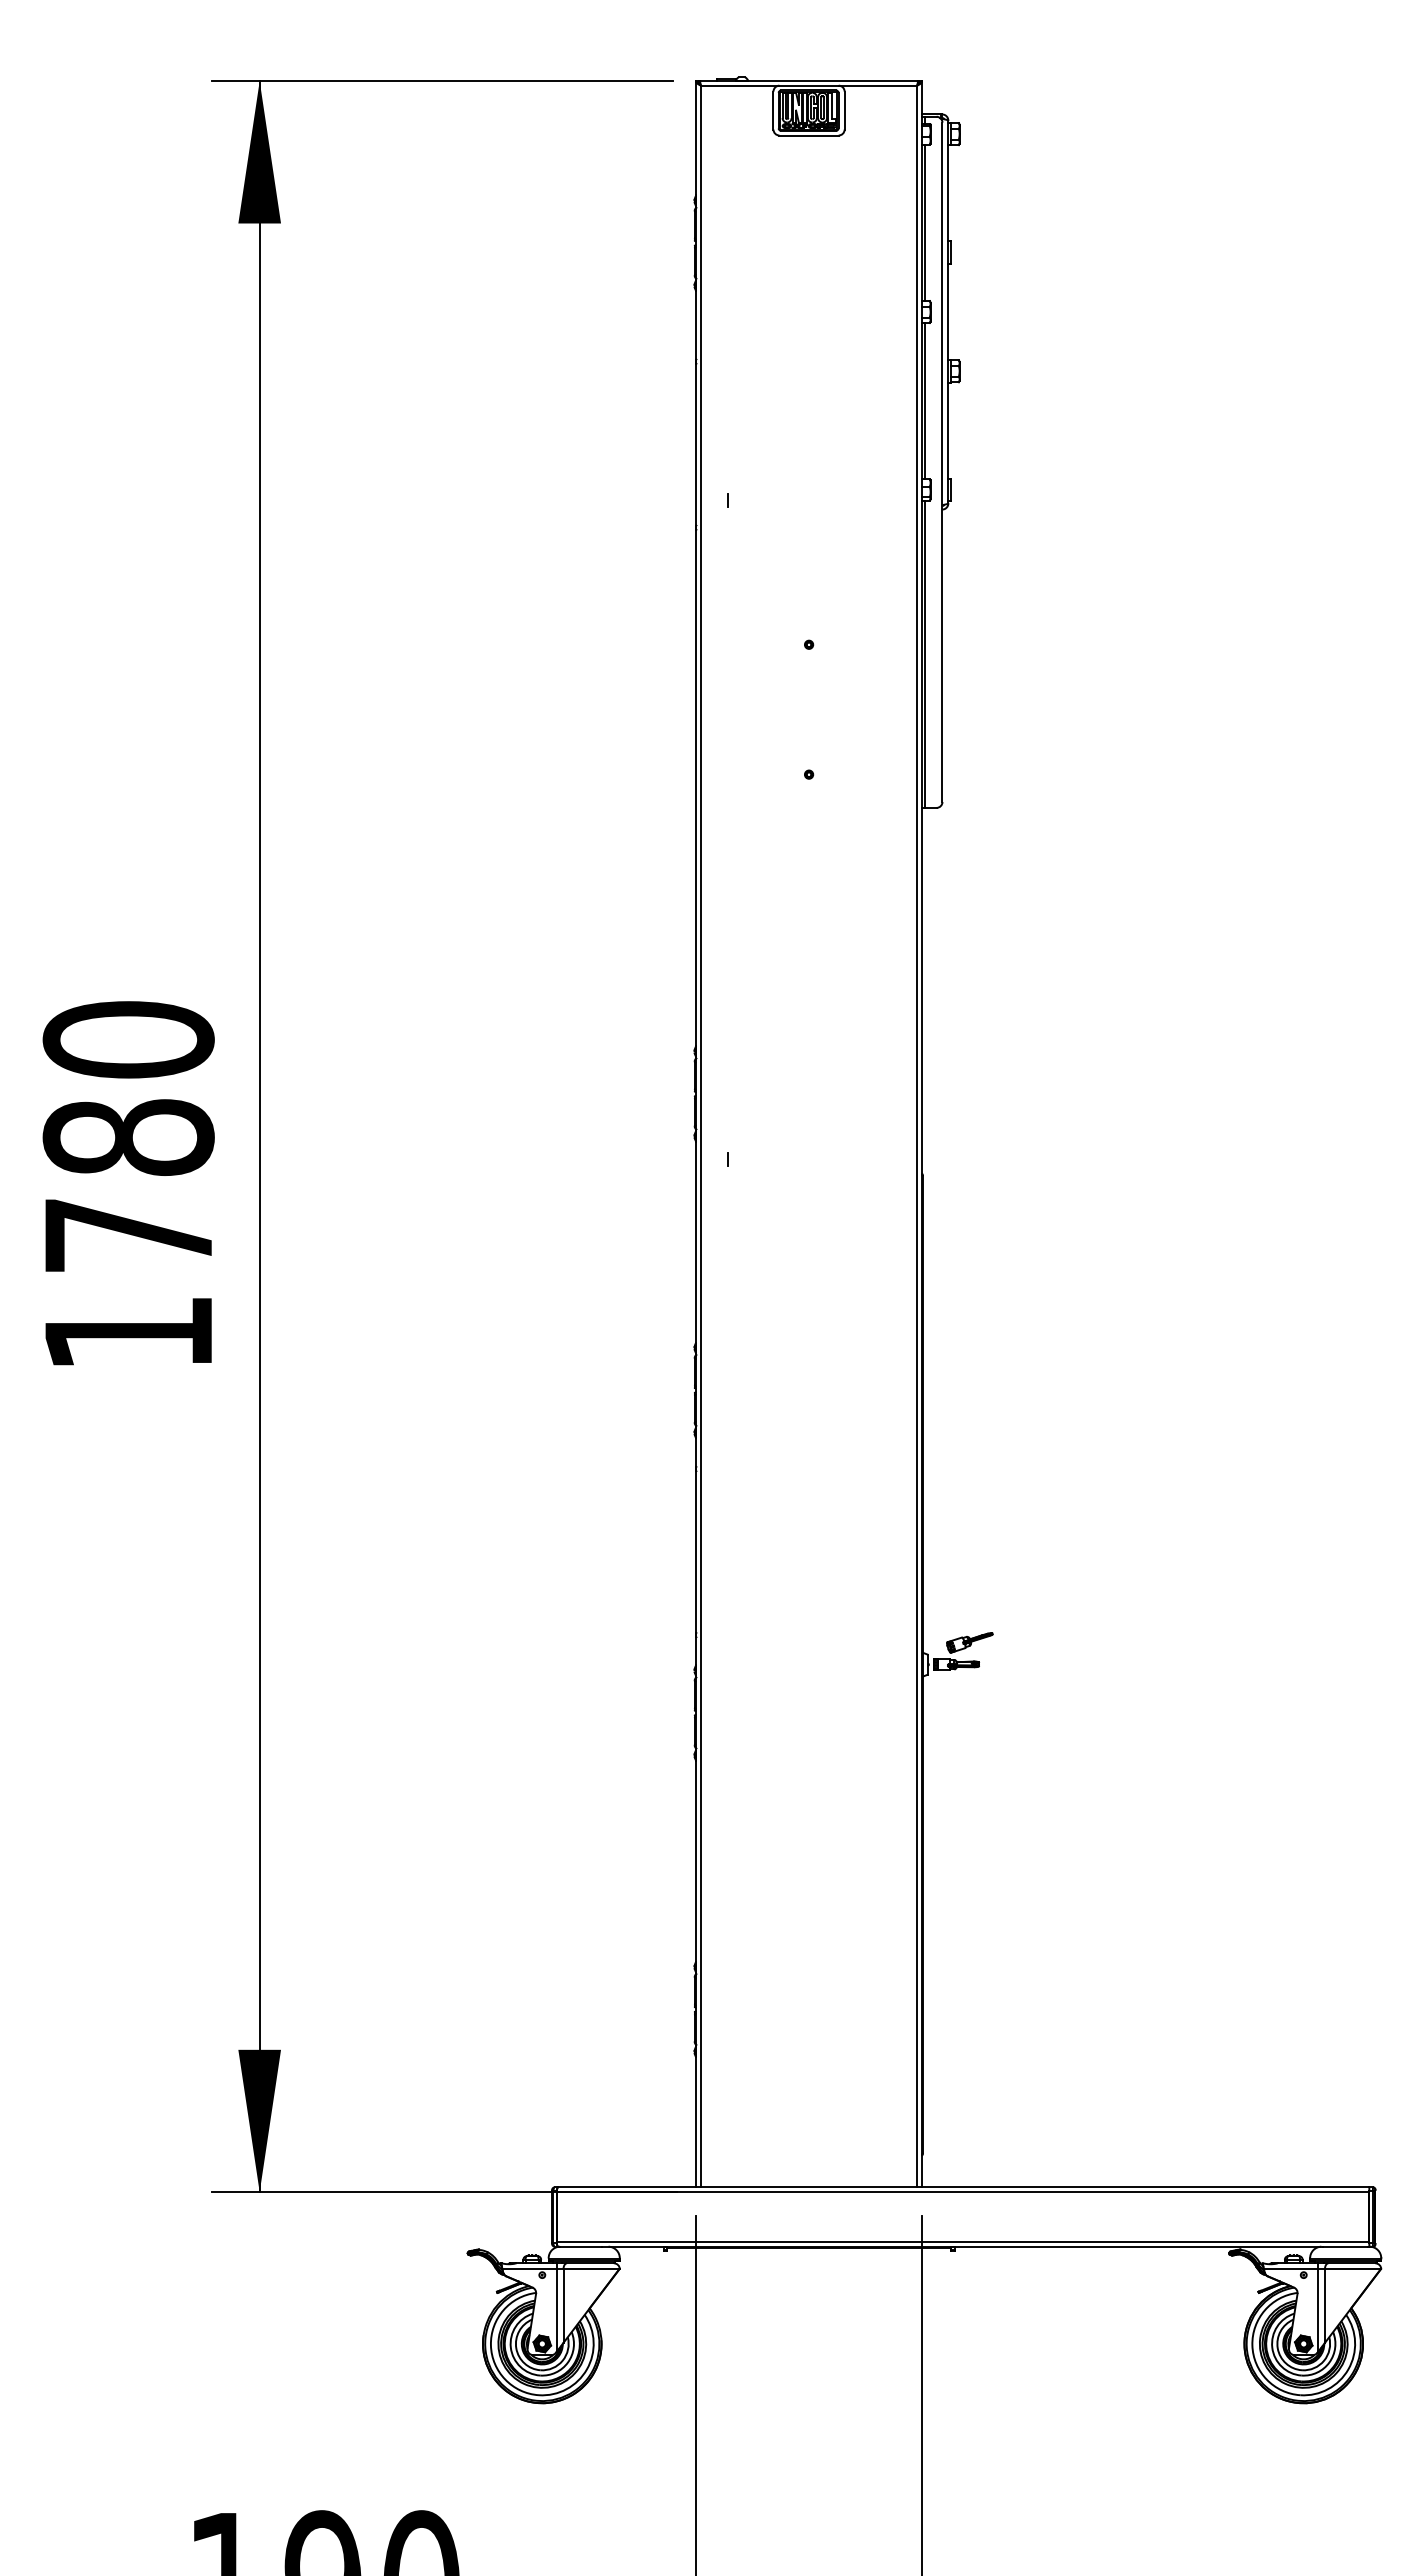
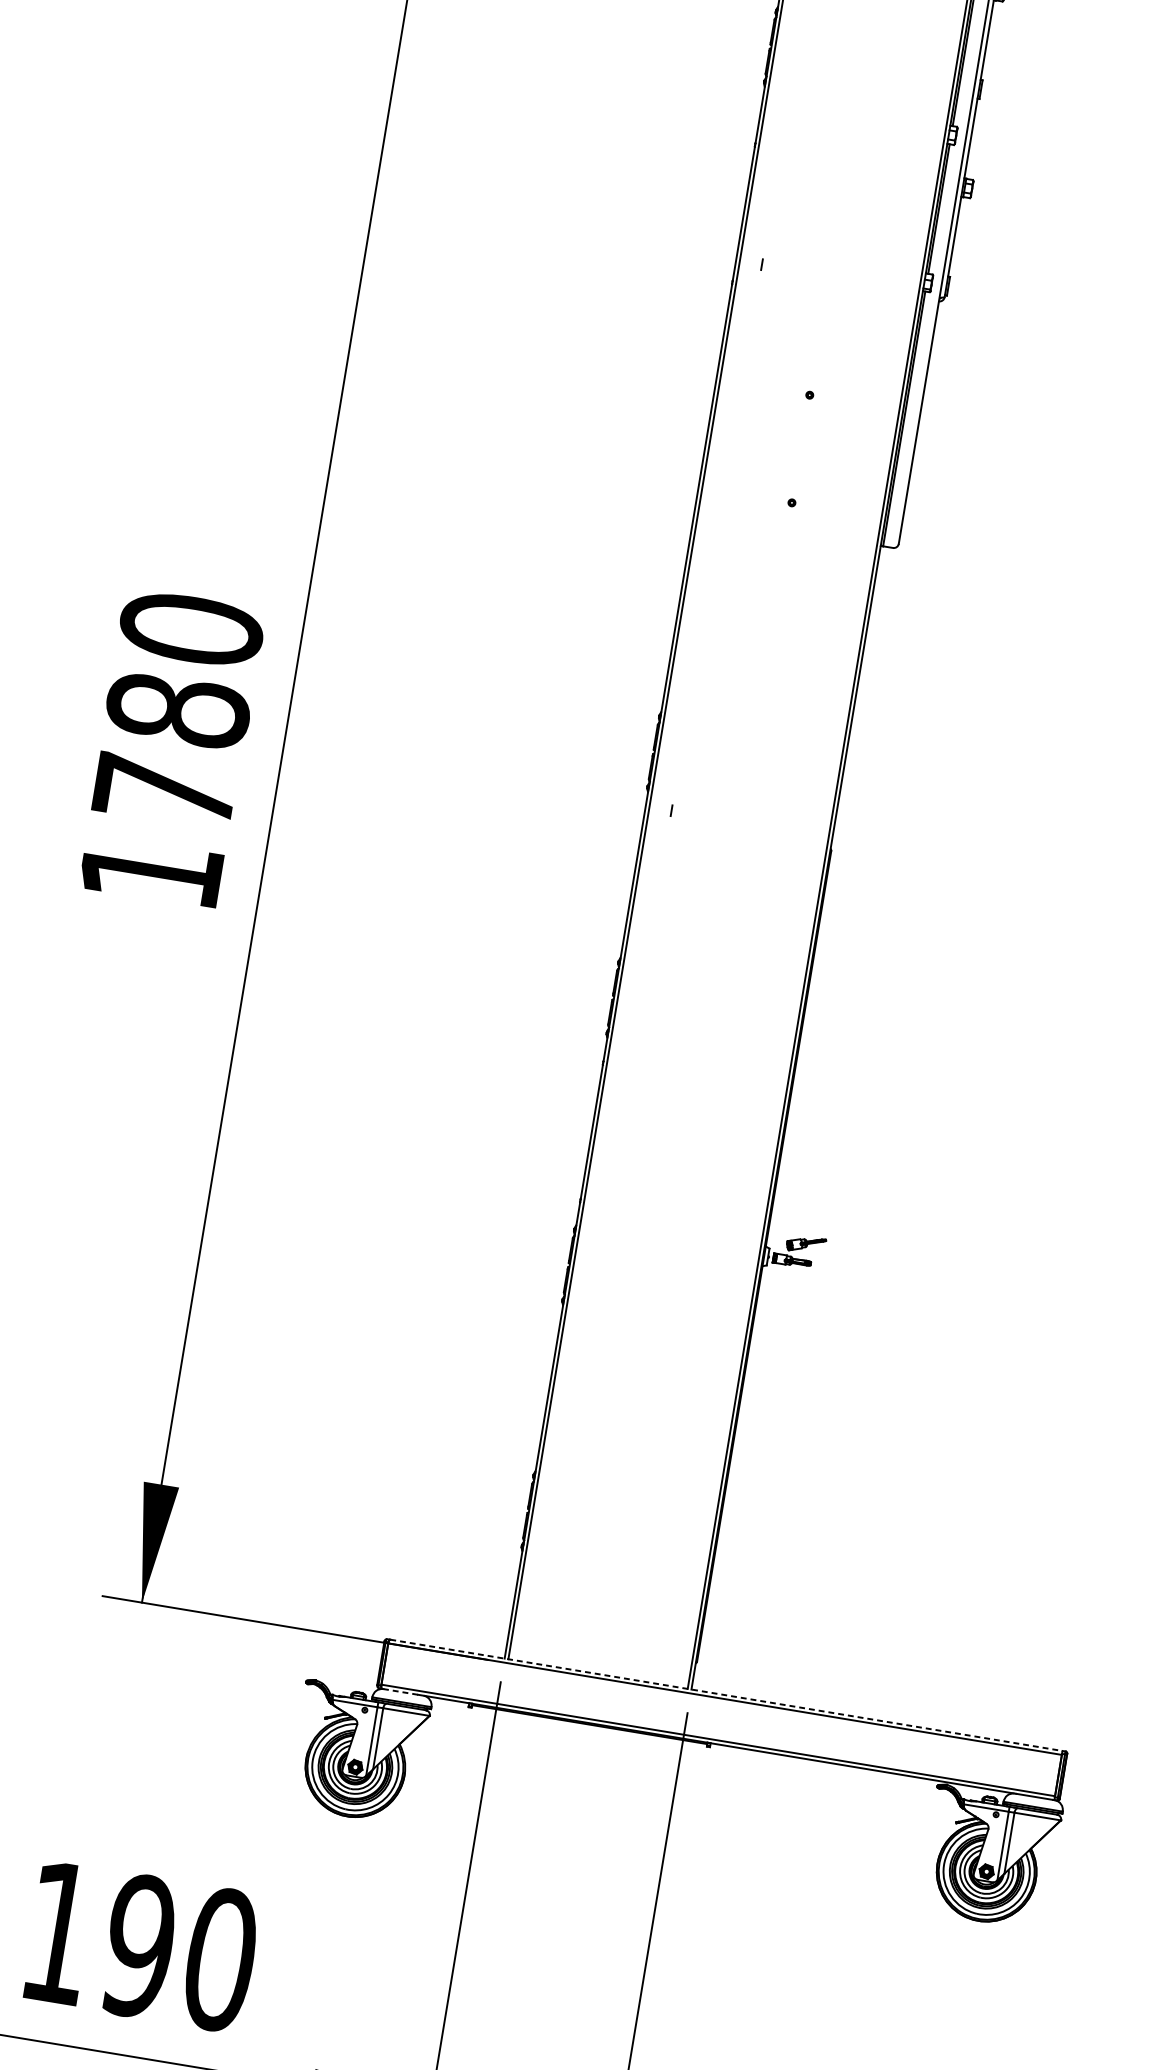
line: (964, 2187) -> (726, 1695), solid -> dashed
line: (580, 2246) -> (400, 1691), solid -> dashed

